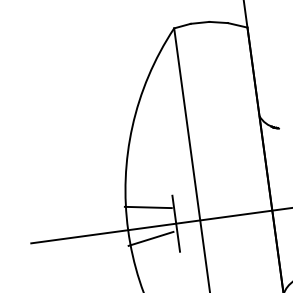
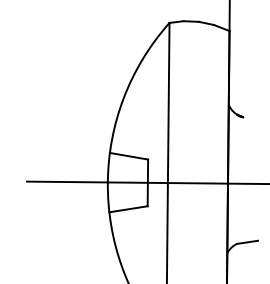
line: (147, 206) -> (128, 155), moved
line: (151, 239) -> (128, 209), moved

